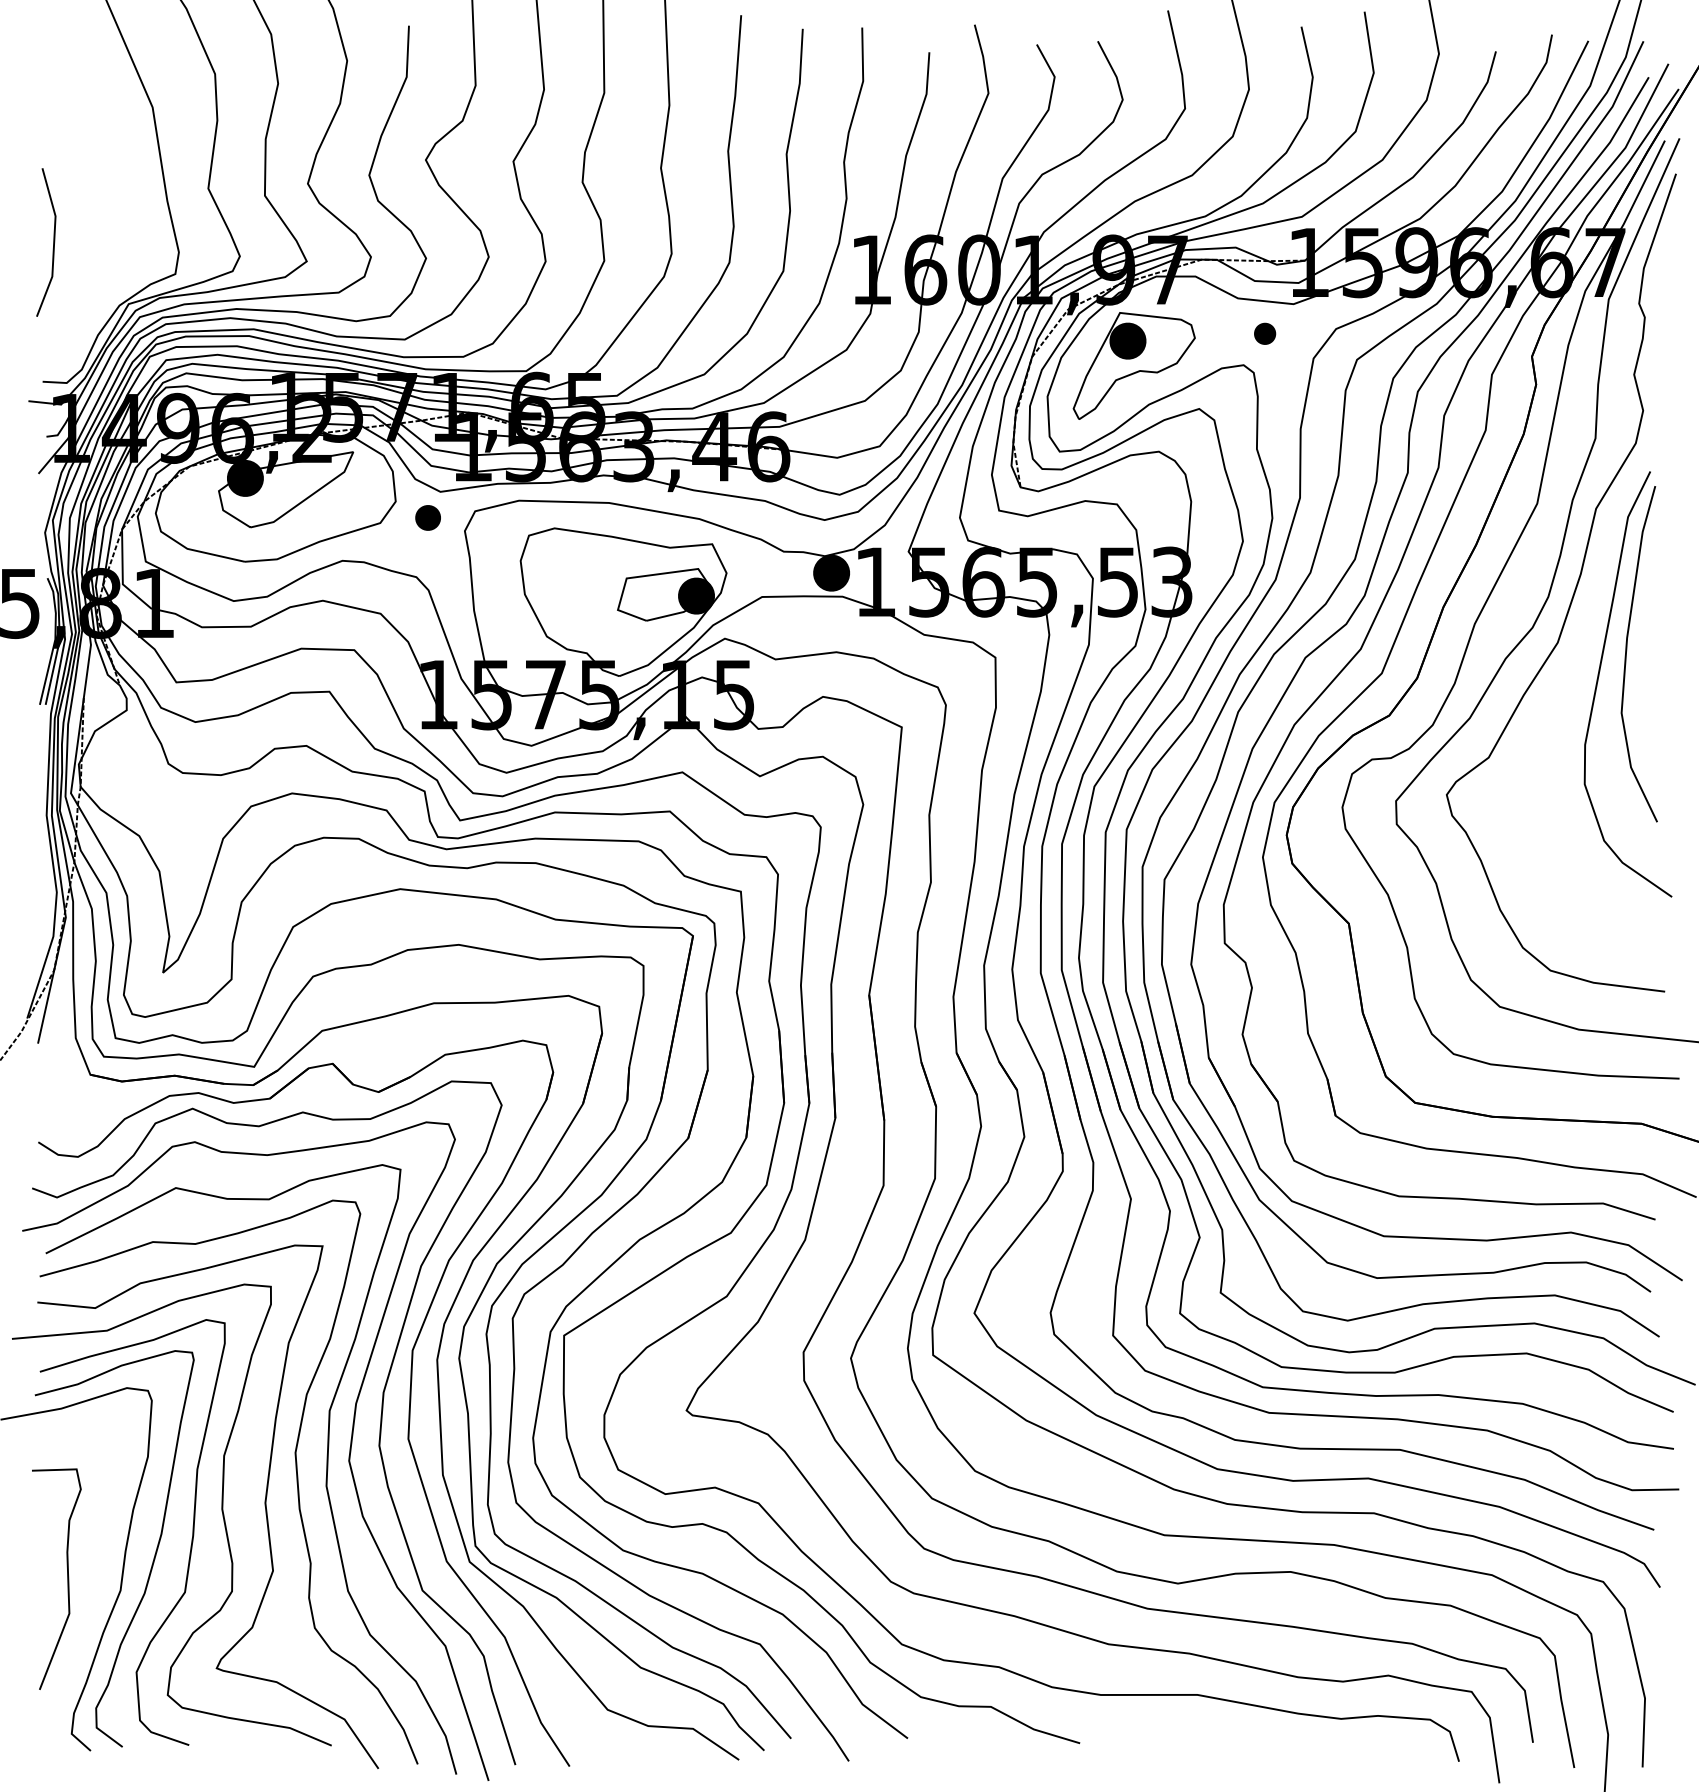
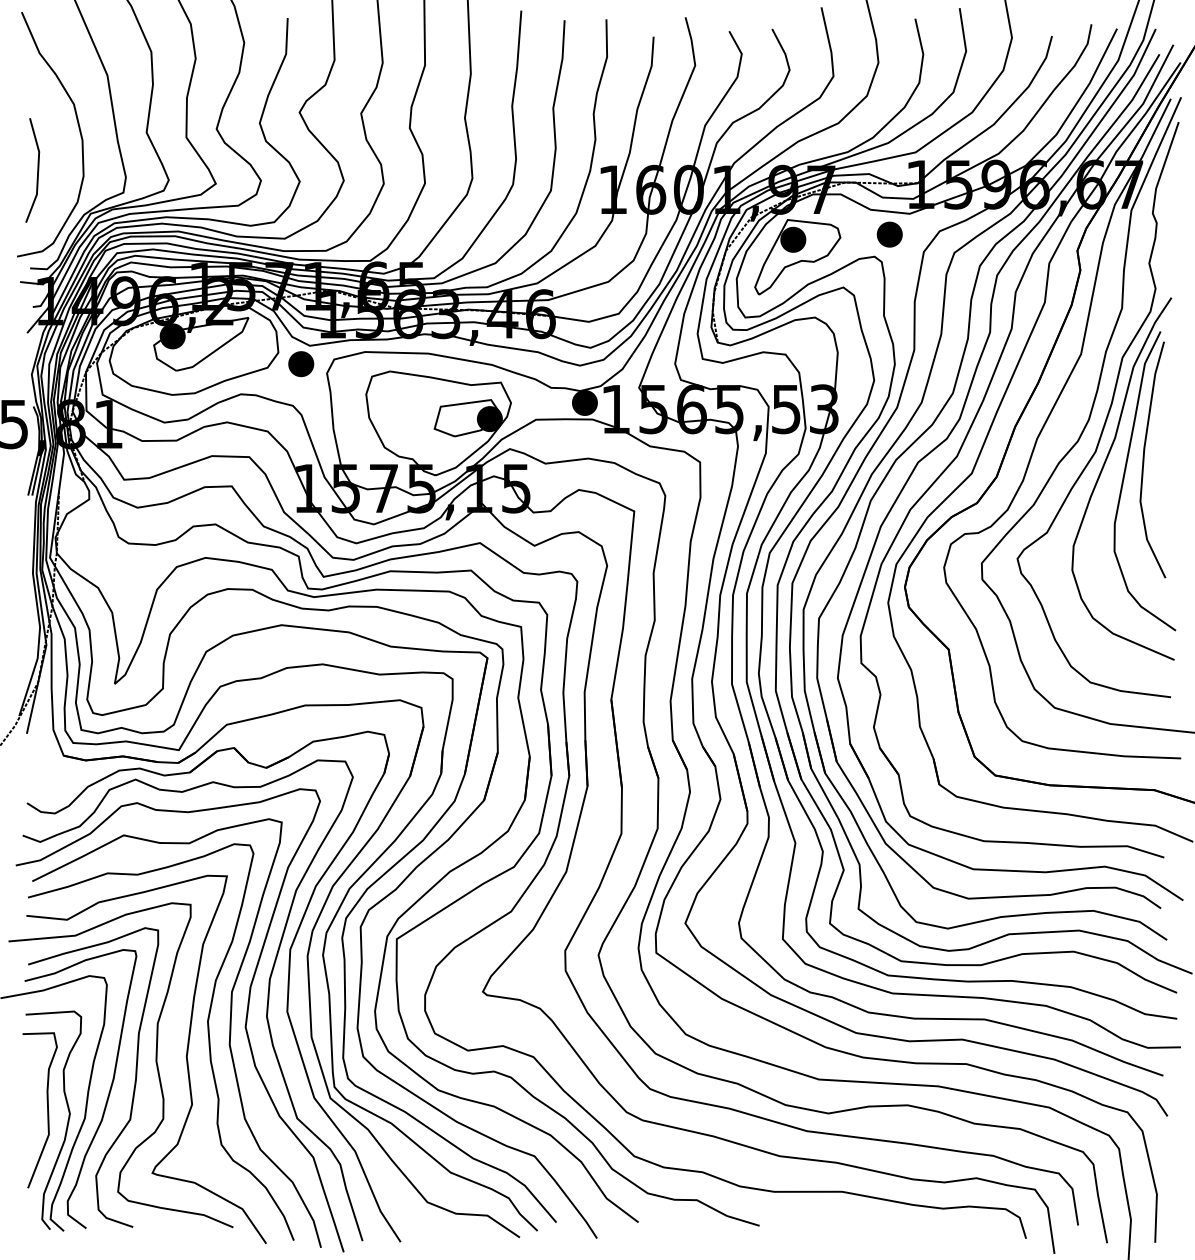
curve: (111, 181) -> (78, 127), added
part: (1264, 333) -> (889, 234), size x1.67
part: (427, 517) -> (300, 363), size x1.43
curve: (1568, 667) -> (1103, 469), added
curve: (95, 1597) -> (67, 1123), added

